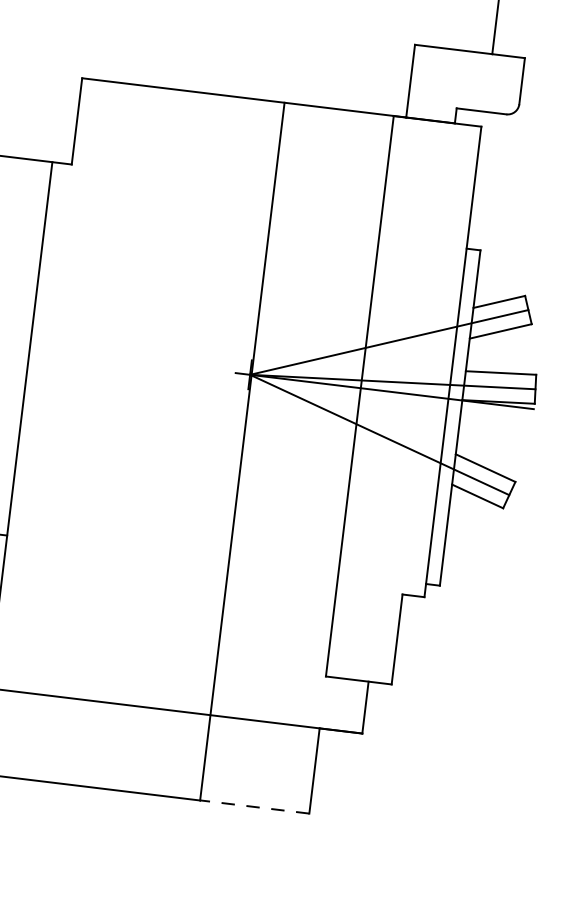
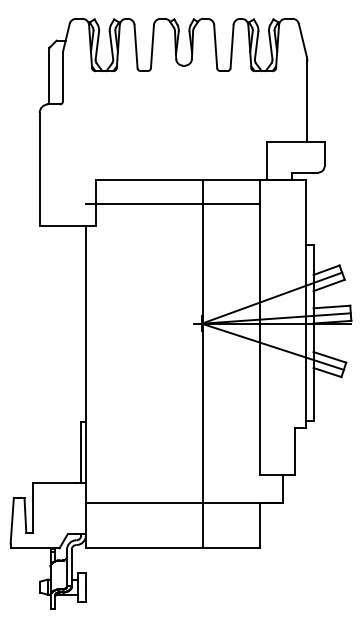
line: (221, 141) -> (172, 204), added
line: (255, 806) -> (231, 547), dashed -> solid

